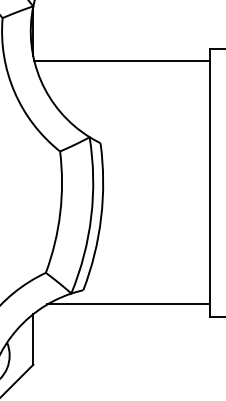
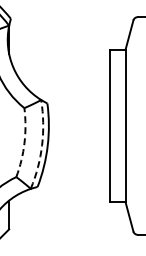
line: (121, 60) -> (59, 56), removed
arc: (60, 213) -> (24, 143), solid -> dashed
arc: (91, 217) -> (42, 145), solid -> dashed
line: (128, 305) -> (63, 195), removed

